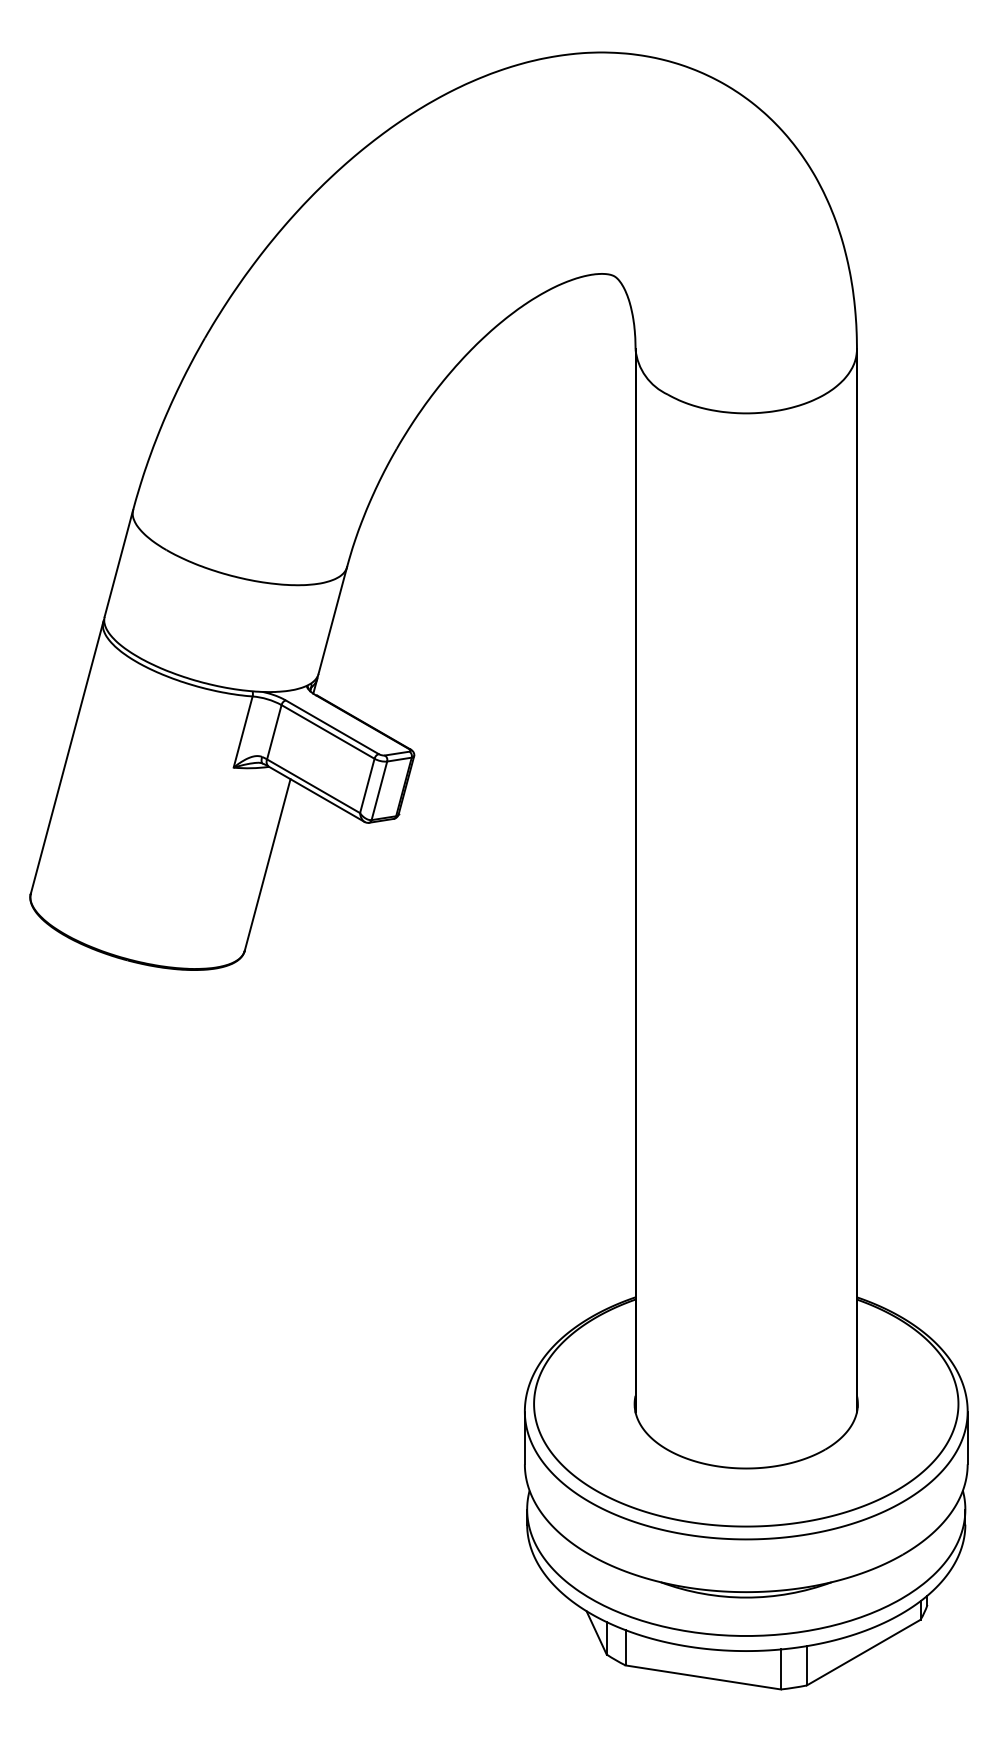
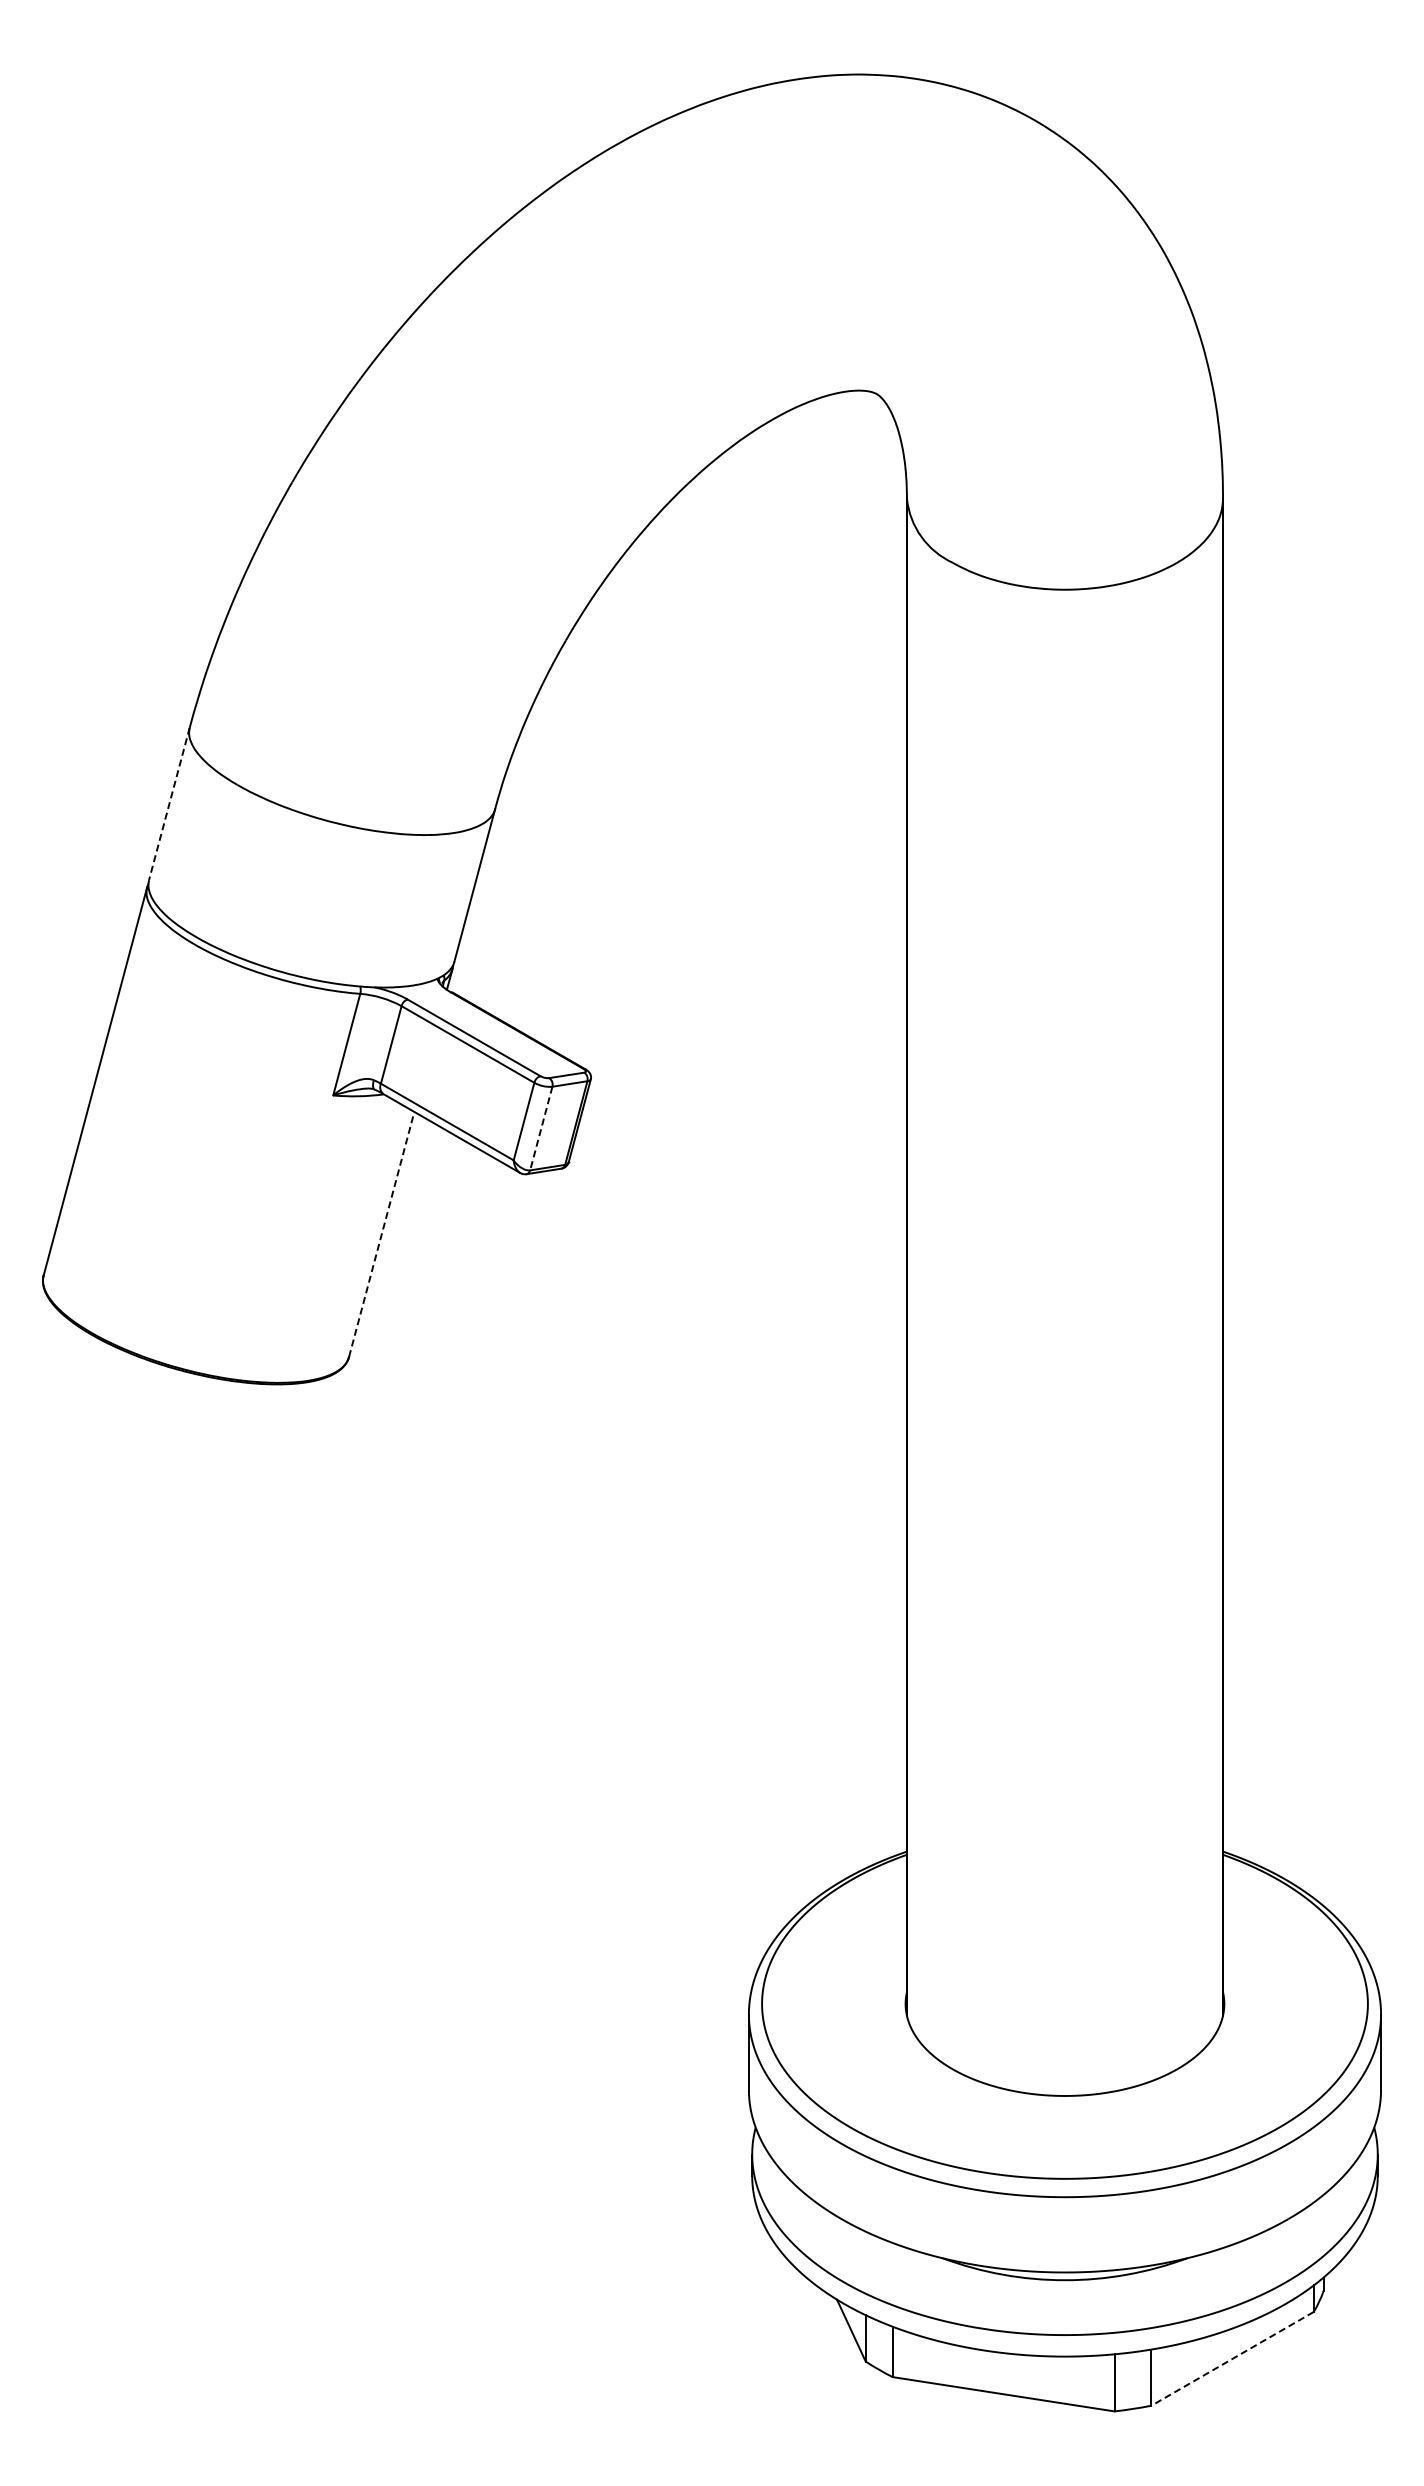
line: (118, 563) -> (169, 804), solid -> dashed
line: (379, 791) -> (541, 1129), solid -> dashed
line: (267, 865) -> (381, 1234), solid -> dashed
line: (863, 1652) -> (1232, 2358), solid -> dashed

